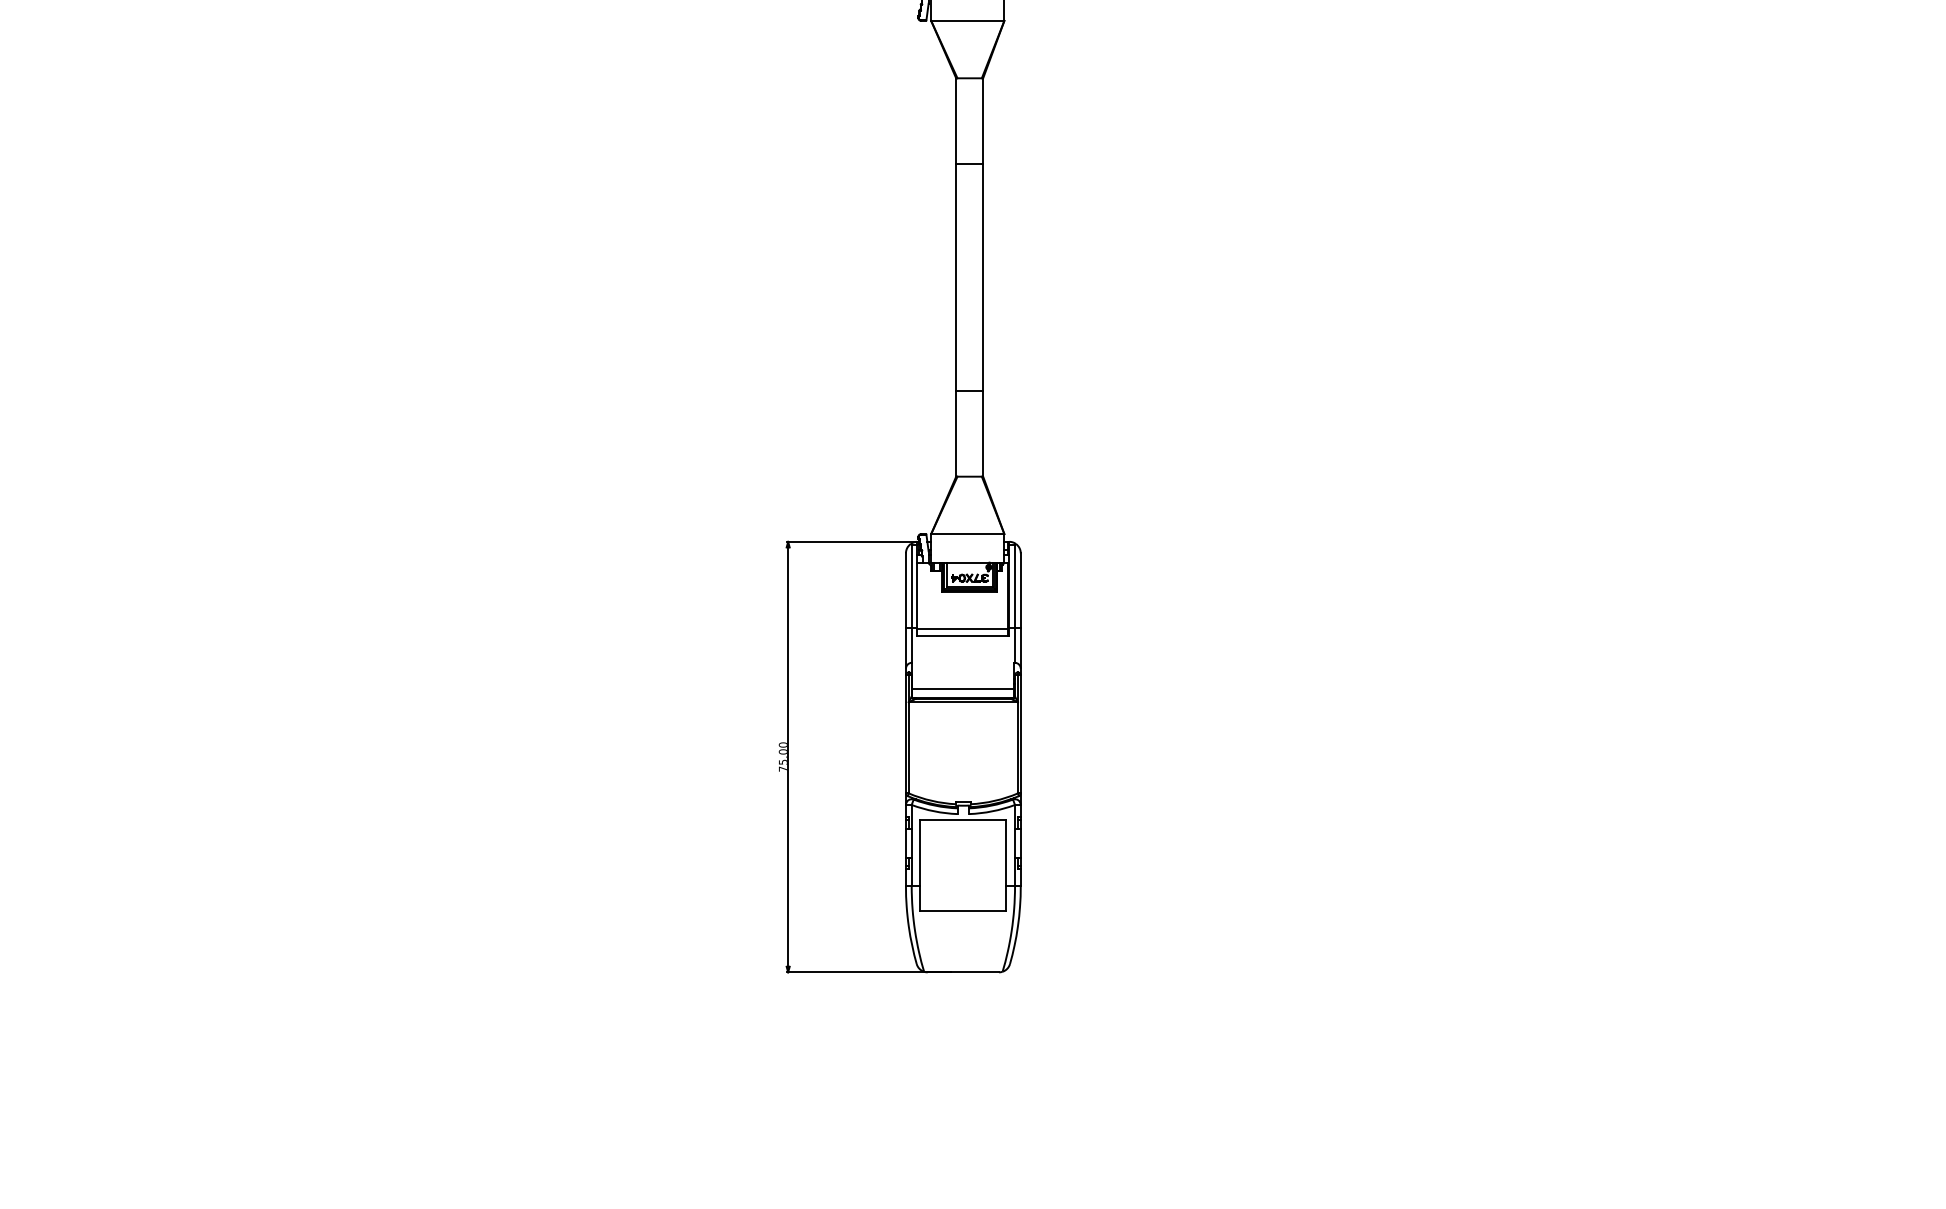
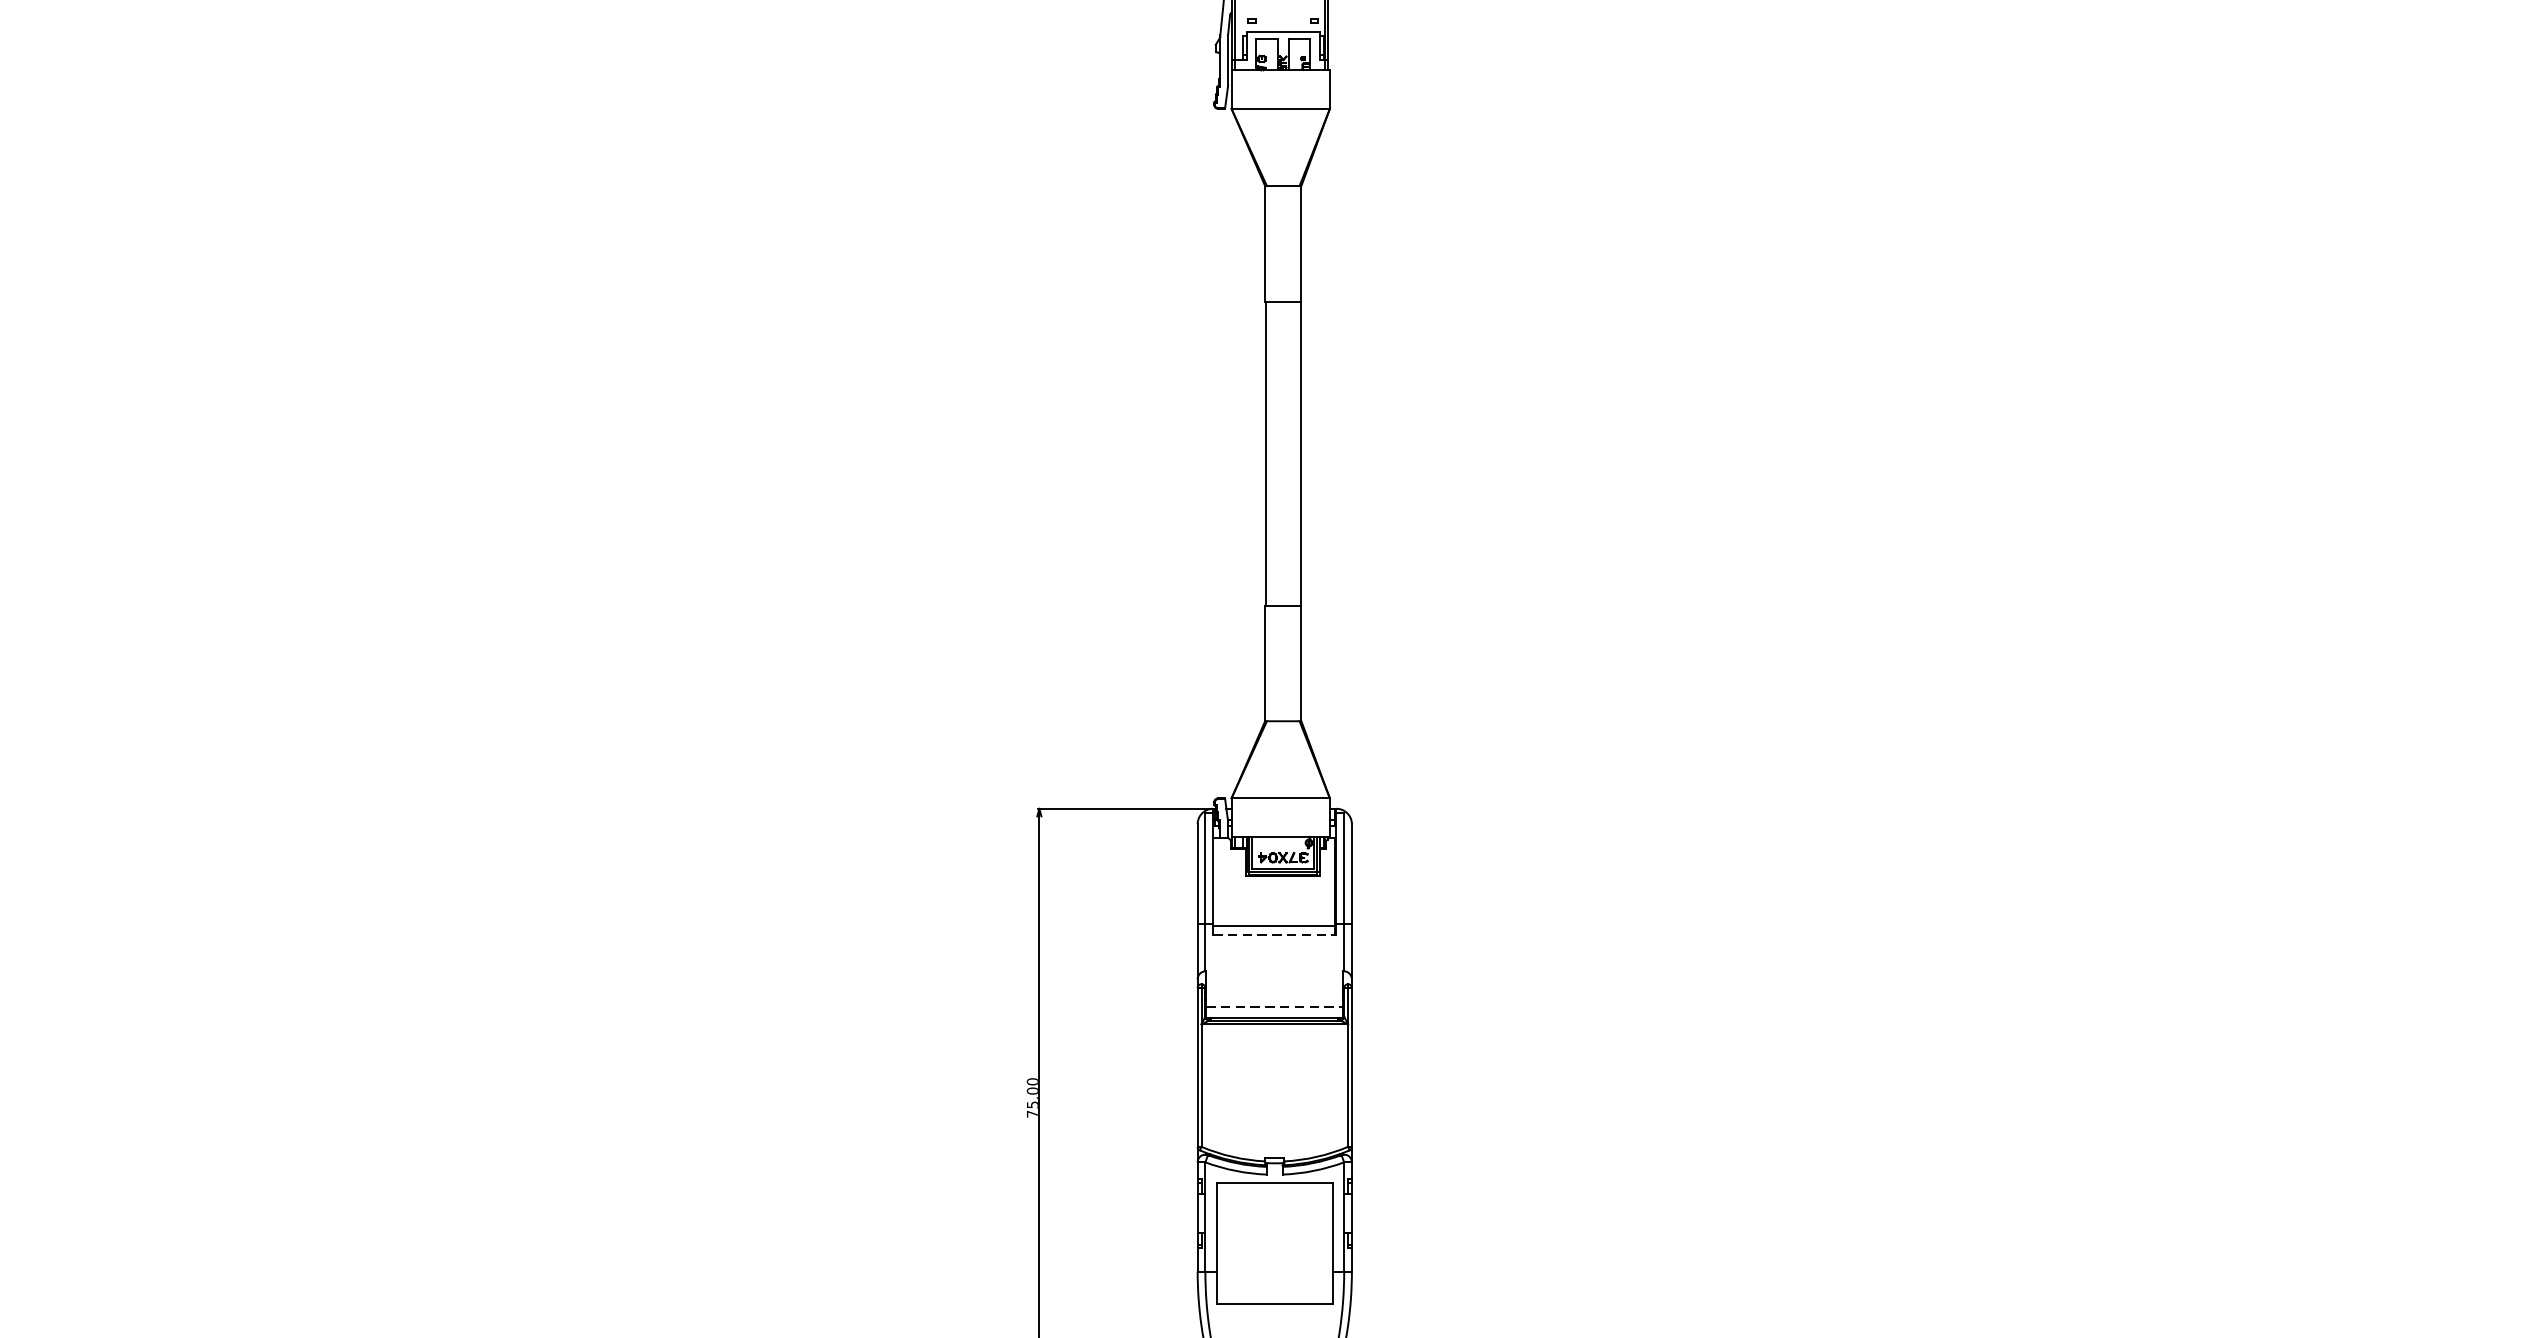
line: (963, 635) -> (1274, 934), solid -> dashed
line: (963, 689) -> (1274, 1007), solid -> dashed

